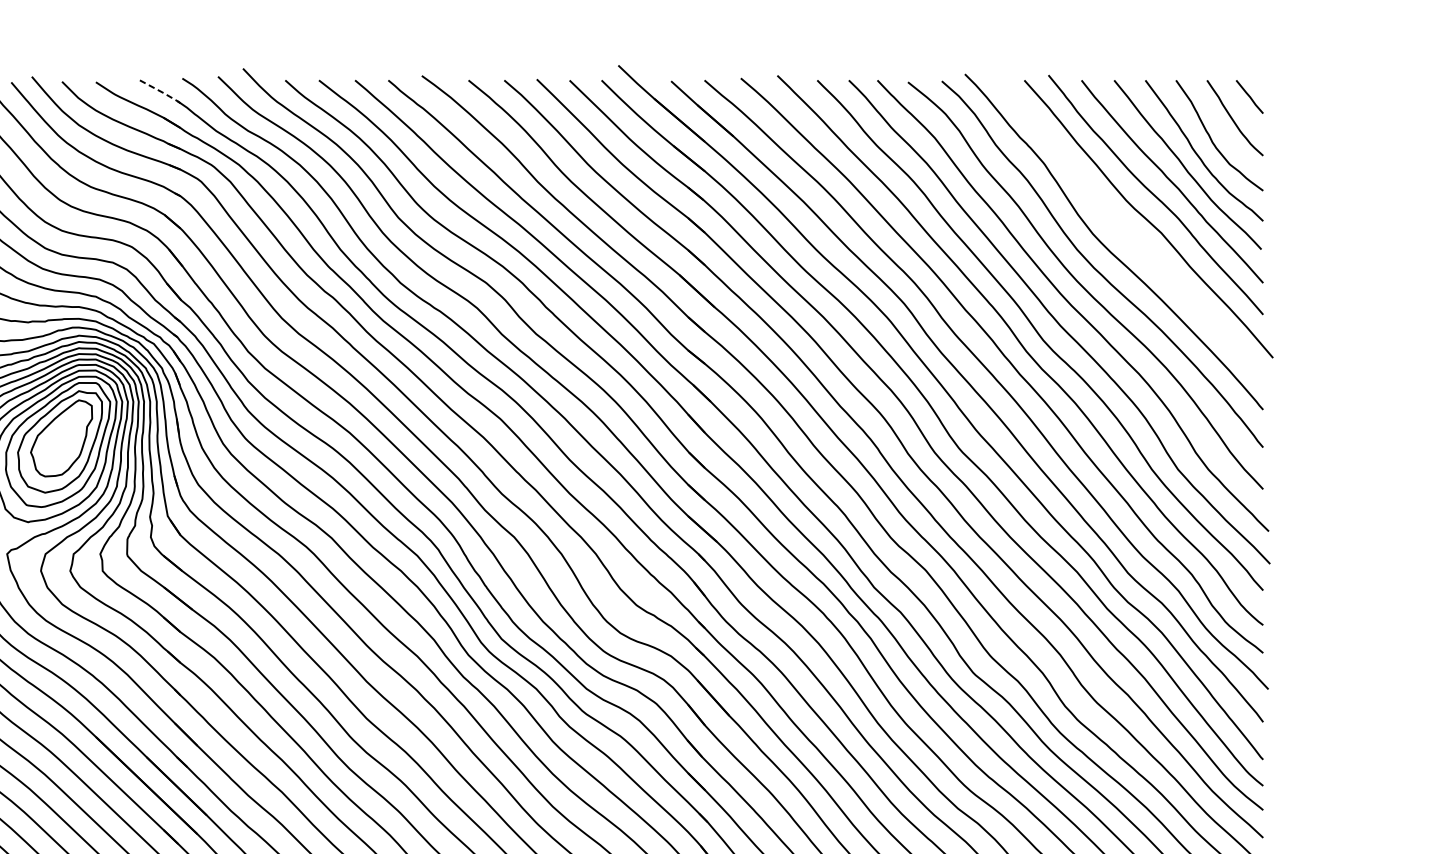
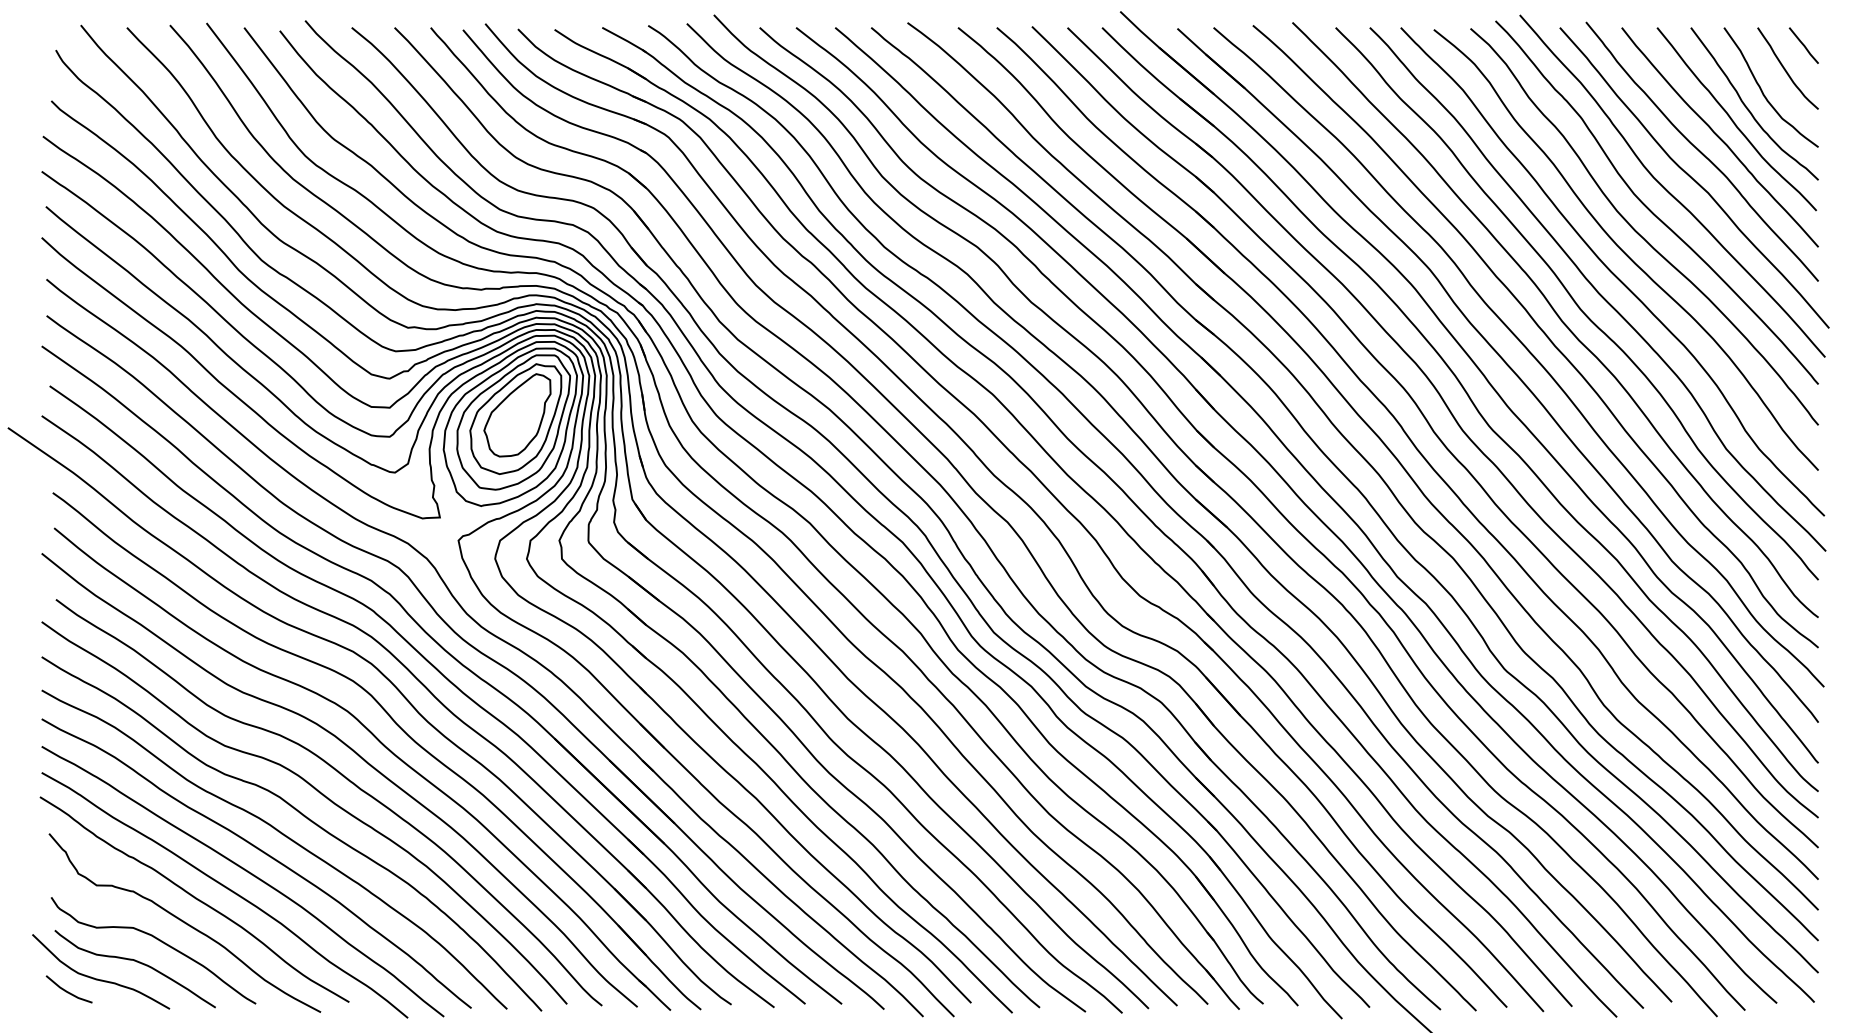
line: (161, 92) -> (625, 40), dashed -> solid
curve: (1123, 229) -> (1667, 189), added

